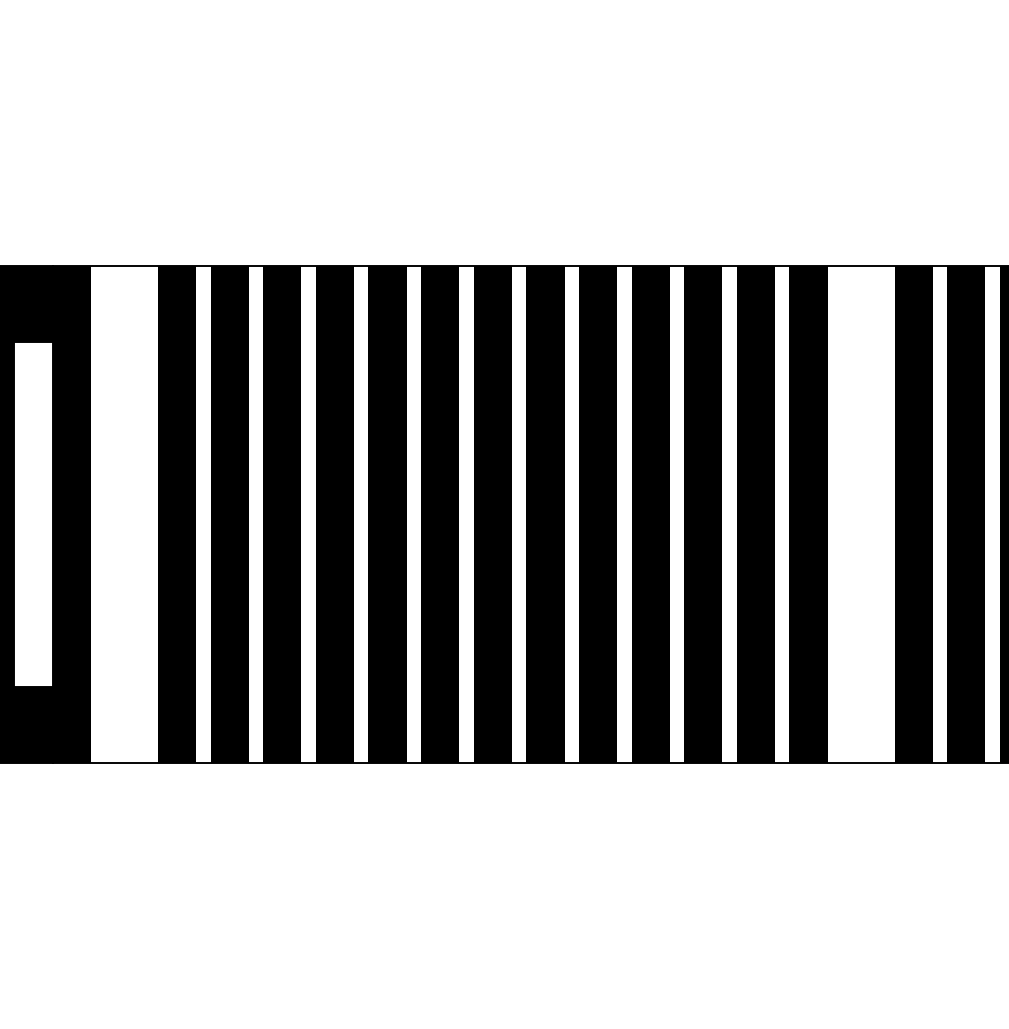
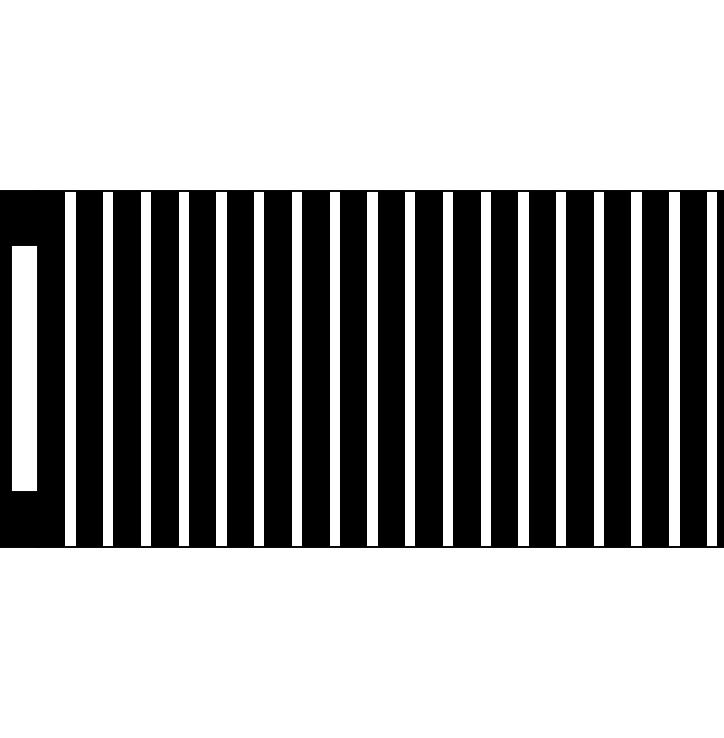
fill: (124, 514) -> (89, 369), added
fill: (860, 514) -> (617, 369), added

